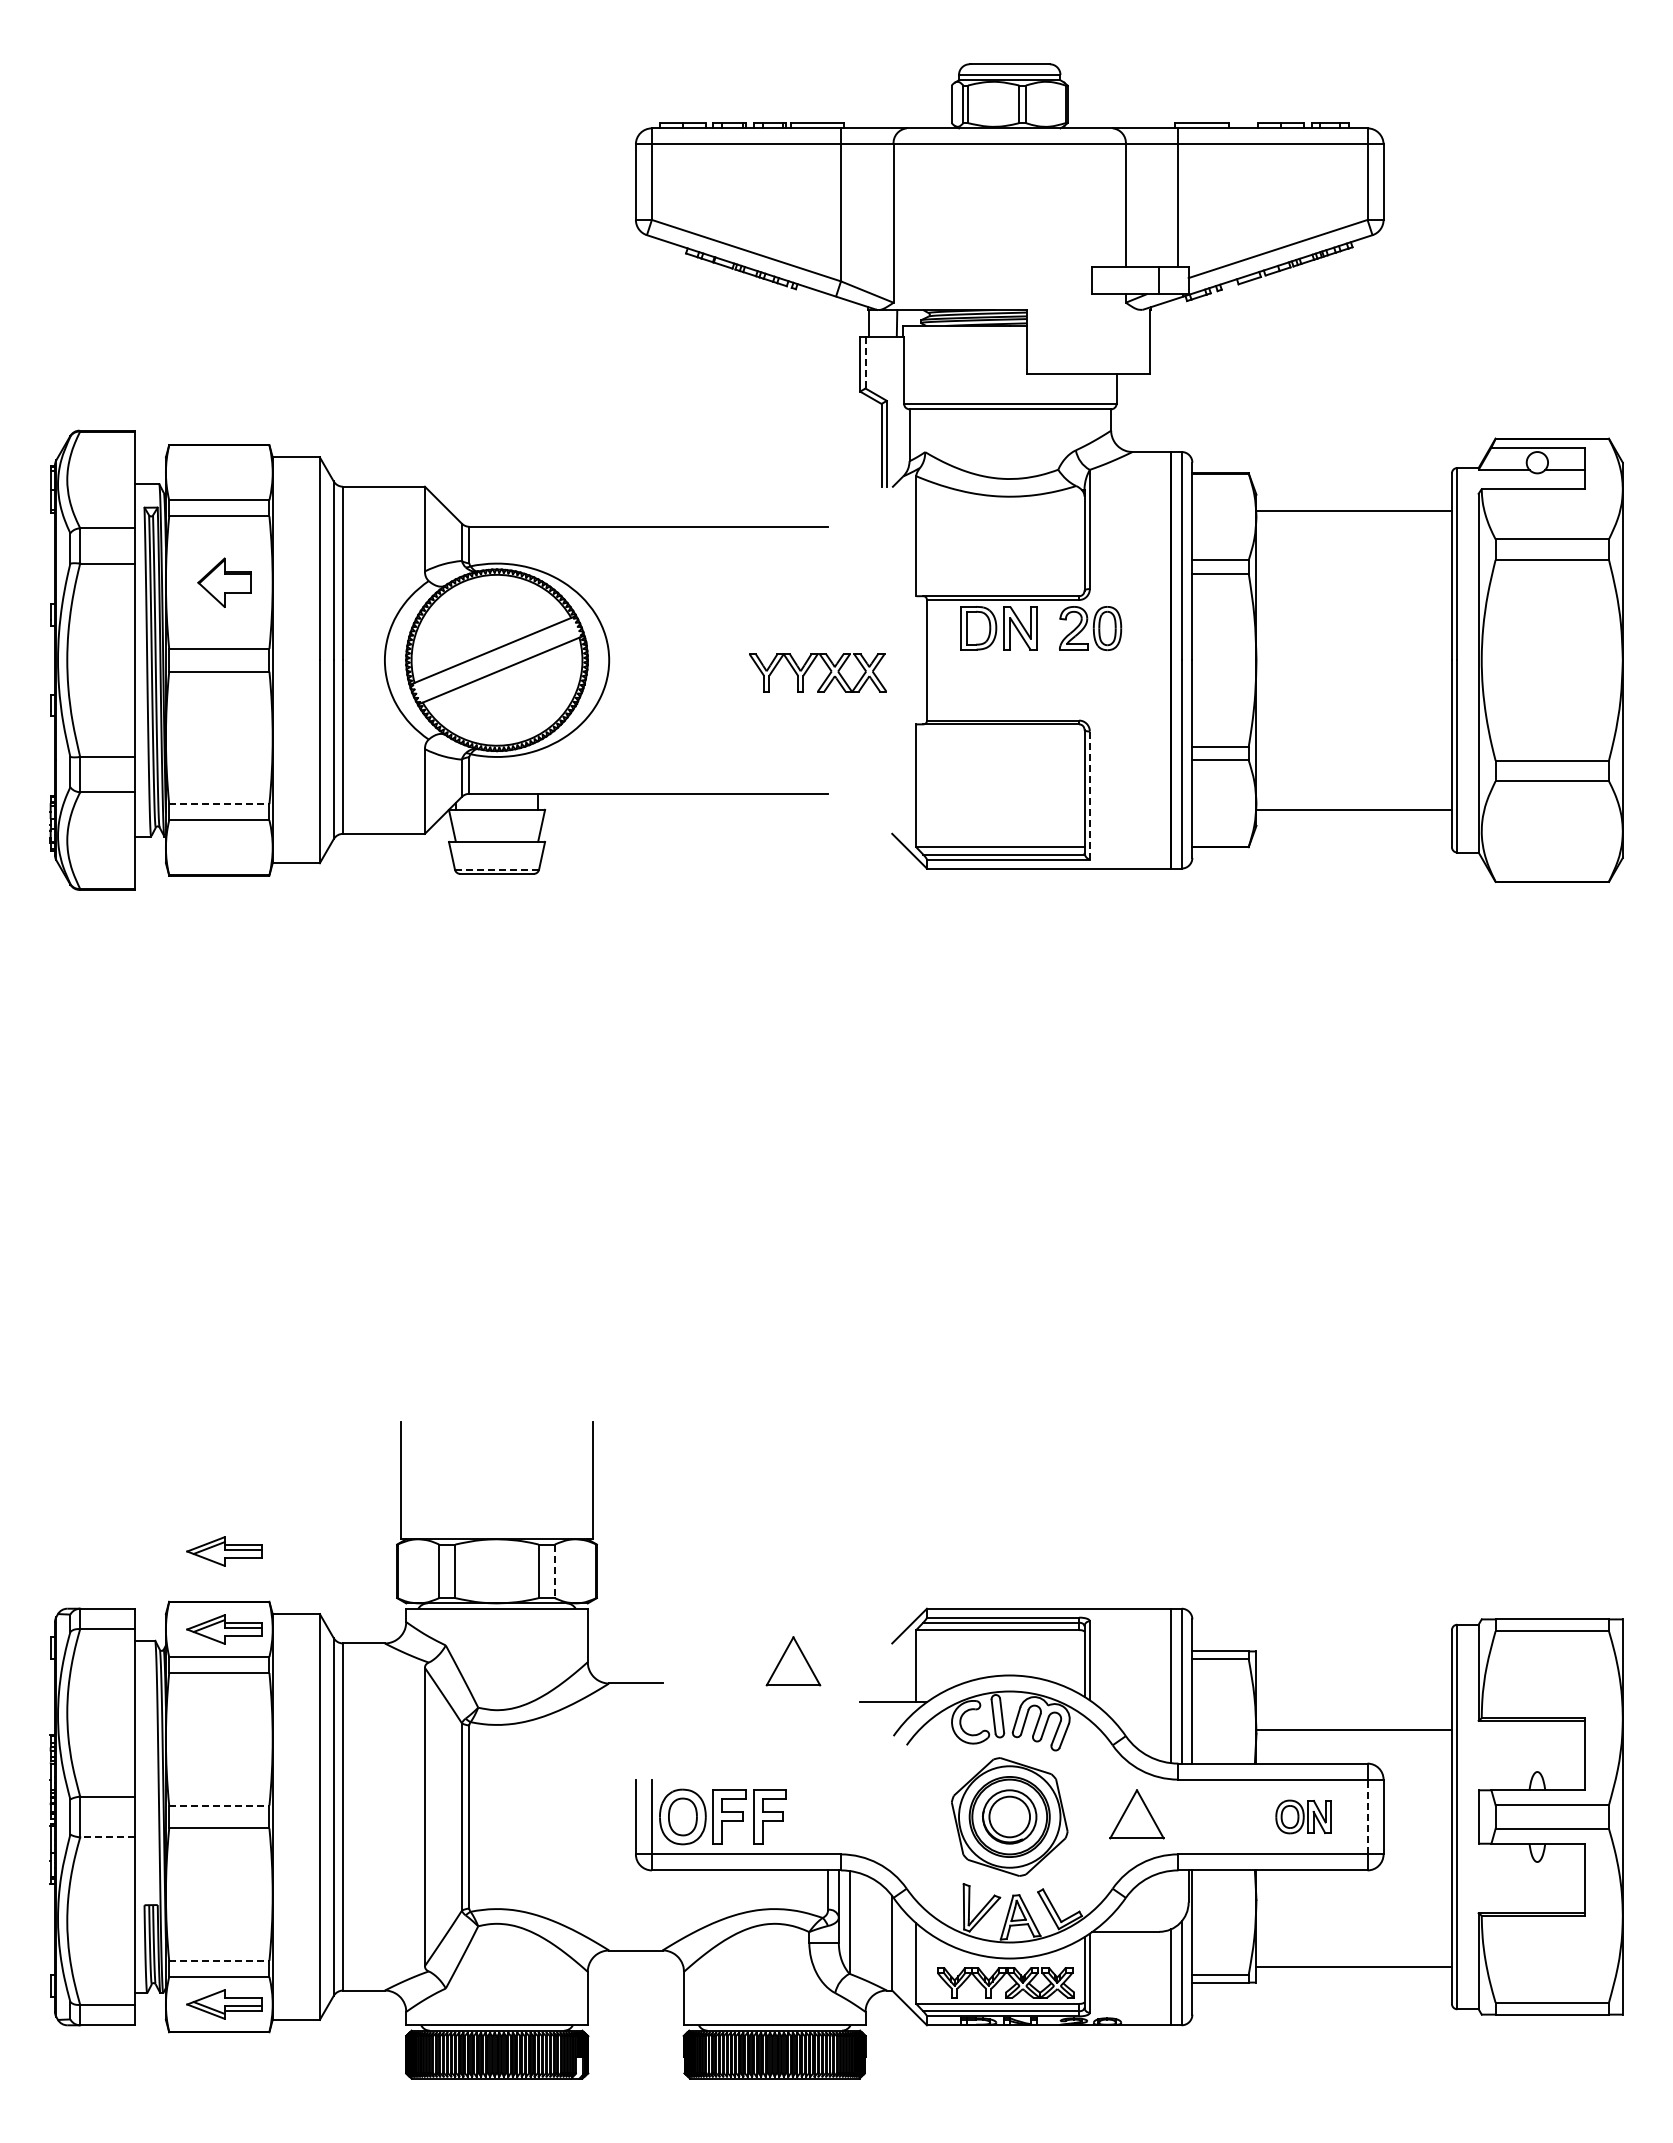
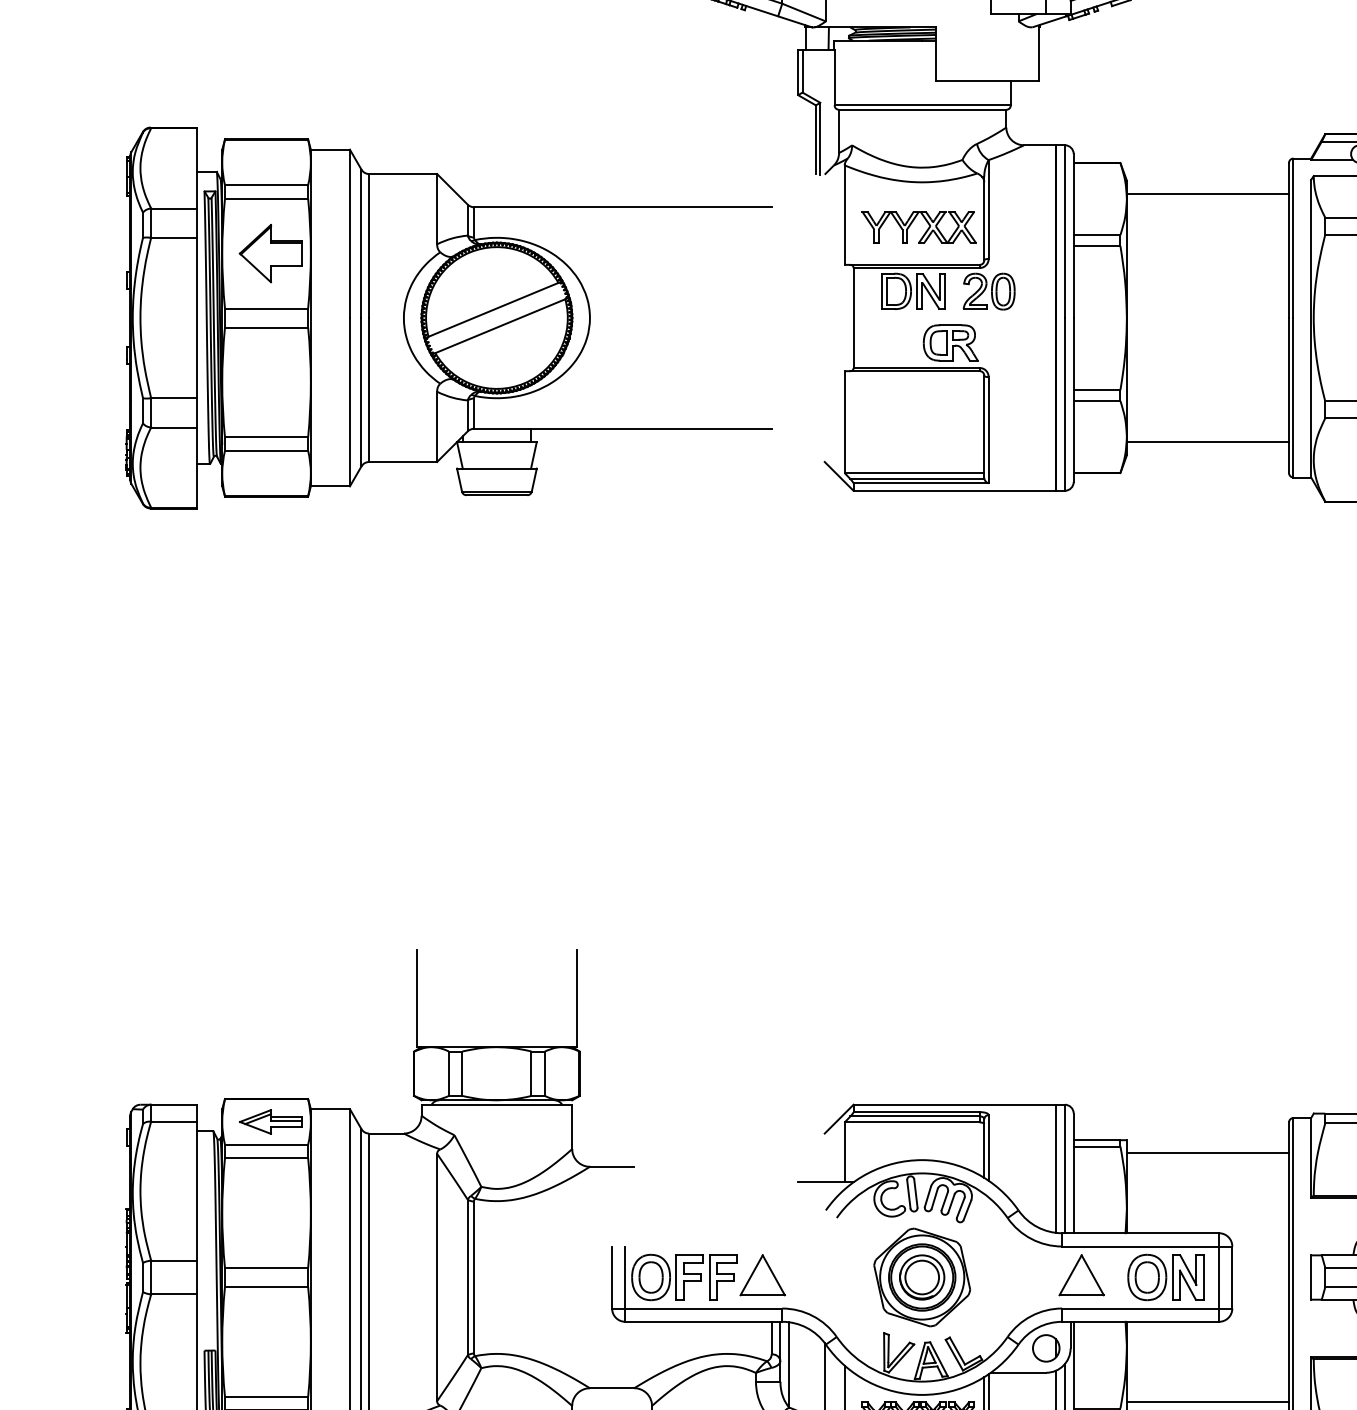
line: (865, 362) -> (802, 71), dashed -> solid
part: (224, 582) -> (270, 253), size x1.43
part: (809, 668) -> (912, 223), moved
part: (1043, 690) -> (950, 343), added
line: (1089, 796) -> (988, 431), dashed -> solid
line: (219, 804) -> (266, 437), dashed -> solid
line: (497, 869) -> (497, 491), dashed -> solid
part: (224, 1551) -> (270, 1057), removed
line: (554, 1571) -> (544, 1073), dashed -> solid
part: (793, 1661) -> (762, 1275), moved
line: (1353, 1730) -> (1207, 1153), moved
line: (219, 1805) -> (266, 1267), dashed -> solid
part: (1136, 1814) -> (1081, 1275), moved
part: (1303, 1816) -> (1165, 1277), size x1.67
line: (1367, 1816) -> (1218, 1277), dashed -> solid
line: (107, 1837) -> (173, 1294), dashed -> solid
part: (1159, 1902) -> (1046, 1348), added
line: (219, 1960) -> (266, 1396), dashed -> solid

